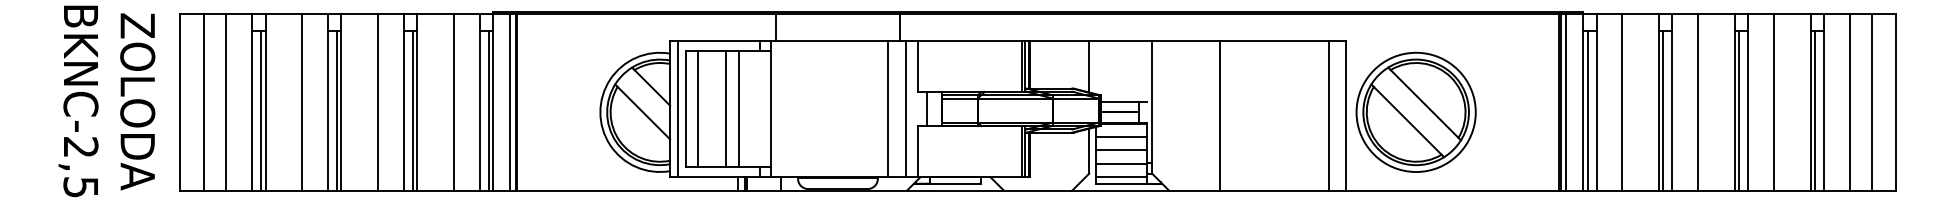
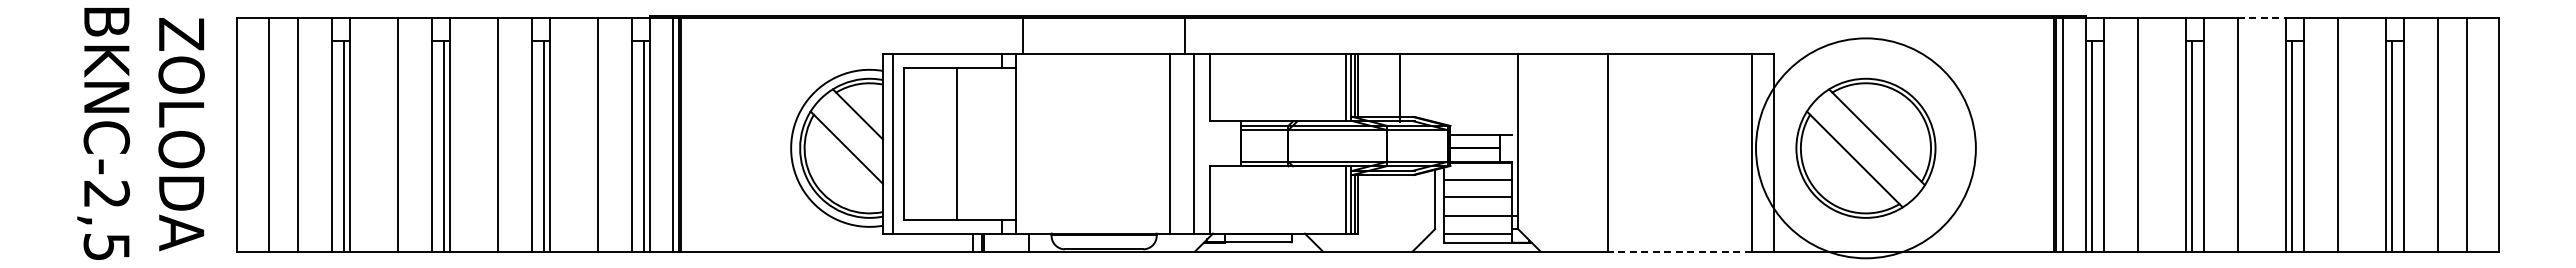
line: (1716, 13) -> (2261, 18), solid -> dashed
line: (1089, 66) -> (1400, 88), moved
line: (697, 108) -> (919, 143), removed
line: (738, 108) -> (973, 143), removed
line: (927, 108) -> (1221, 143), removed
circle: (1415, 111) -> (1865, 147), size x1.4
line: (1274, 190) -> (1679, 251), solid -> dashed

